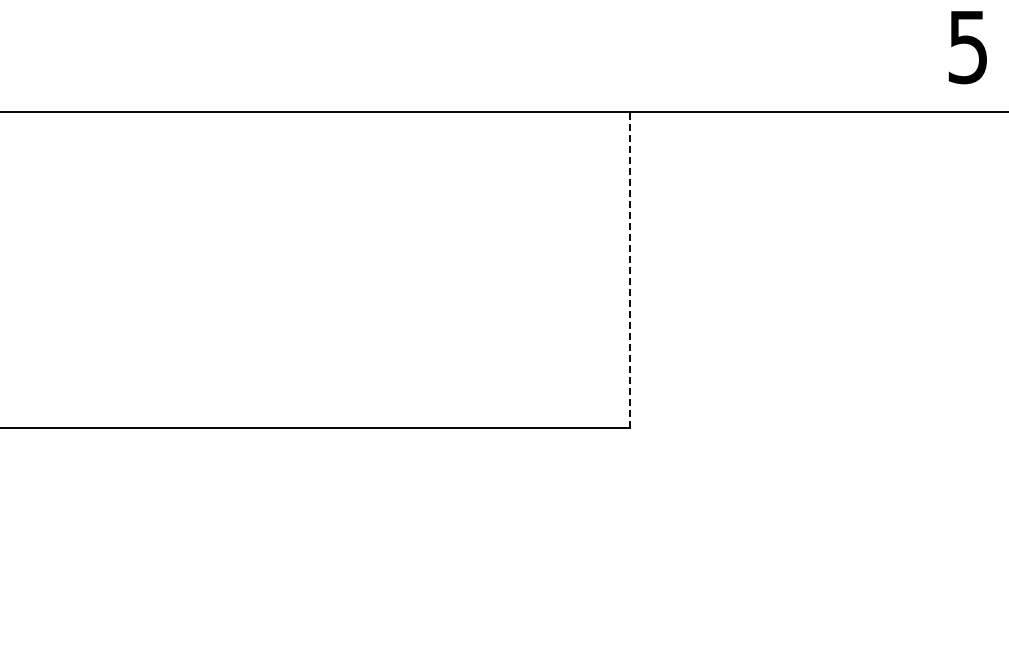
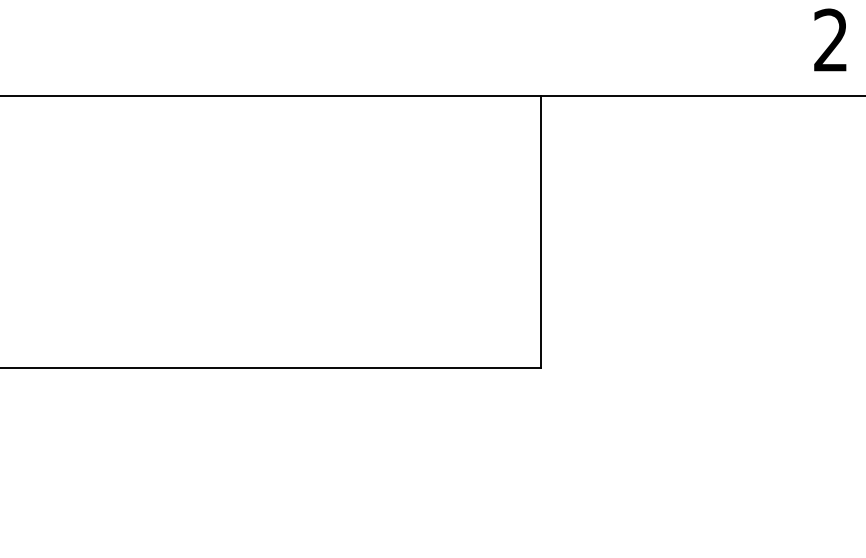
text: (967, 47) -> (830, 40), 5 -> 2
line: (630, 269) -> (541, 231), dashed -> solid

